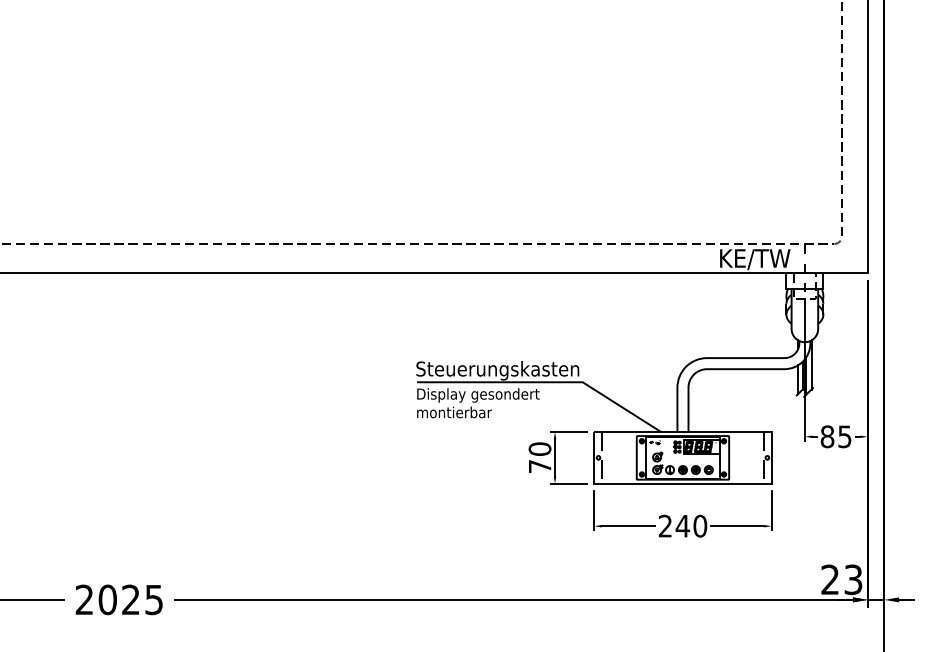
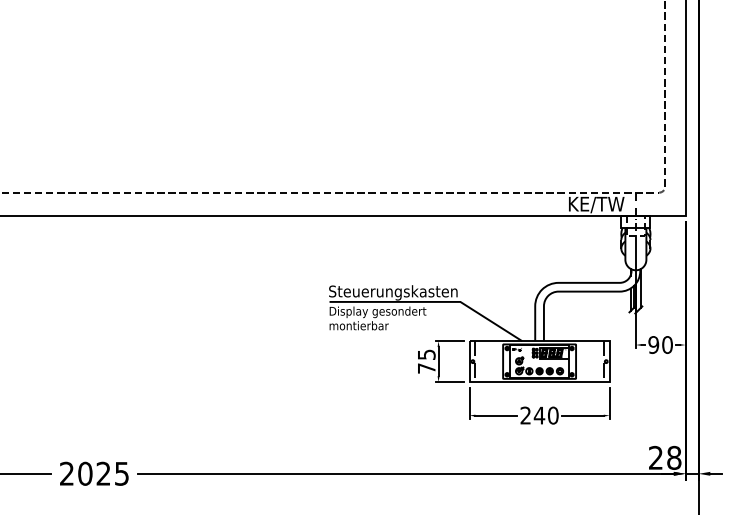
text: (835, 436) -> (660, 344), 85 -> 90
text: (539, 448) -> (426, 354), 70 -> 75
text: (853, 579) -> (674, 457), 23 -> 28

